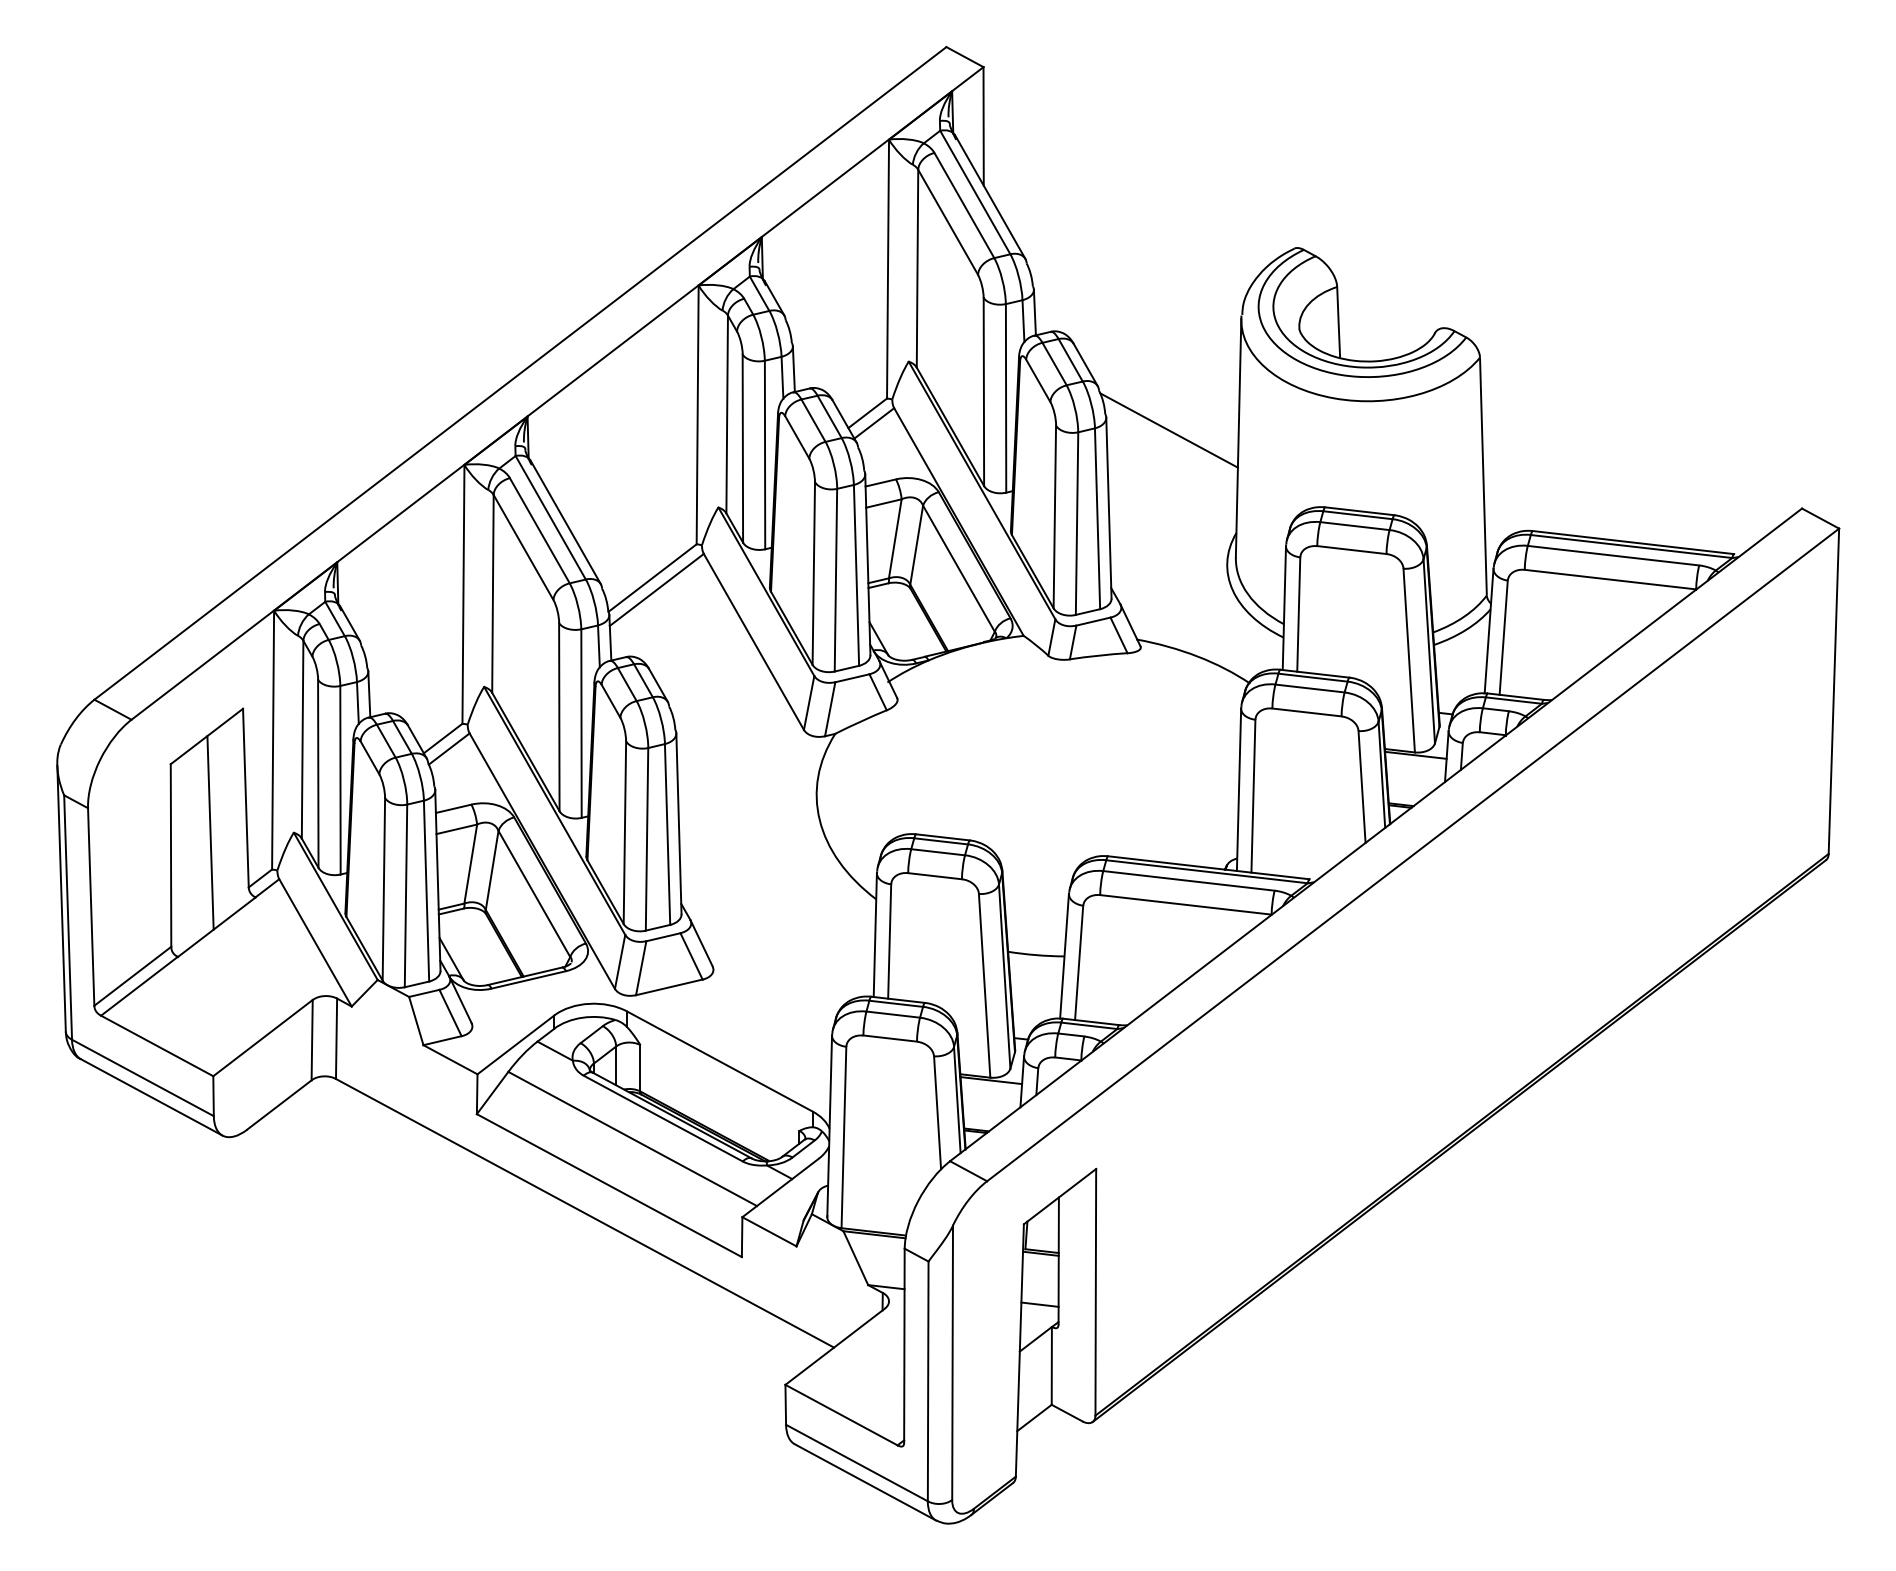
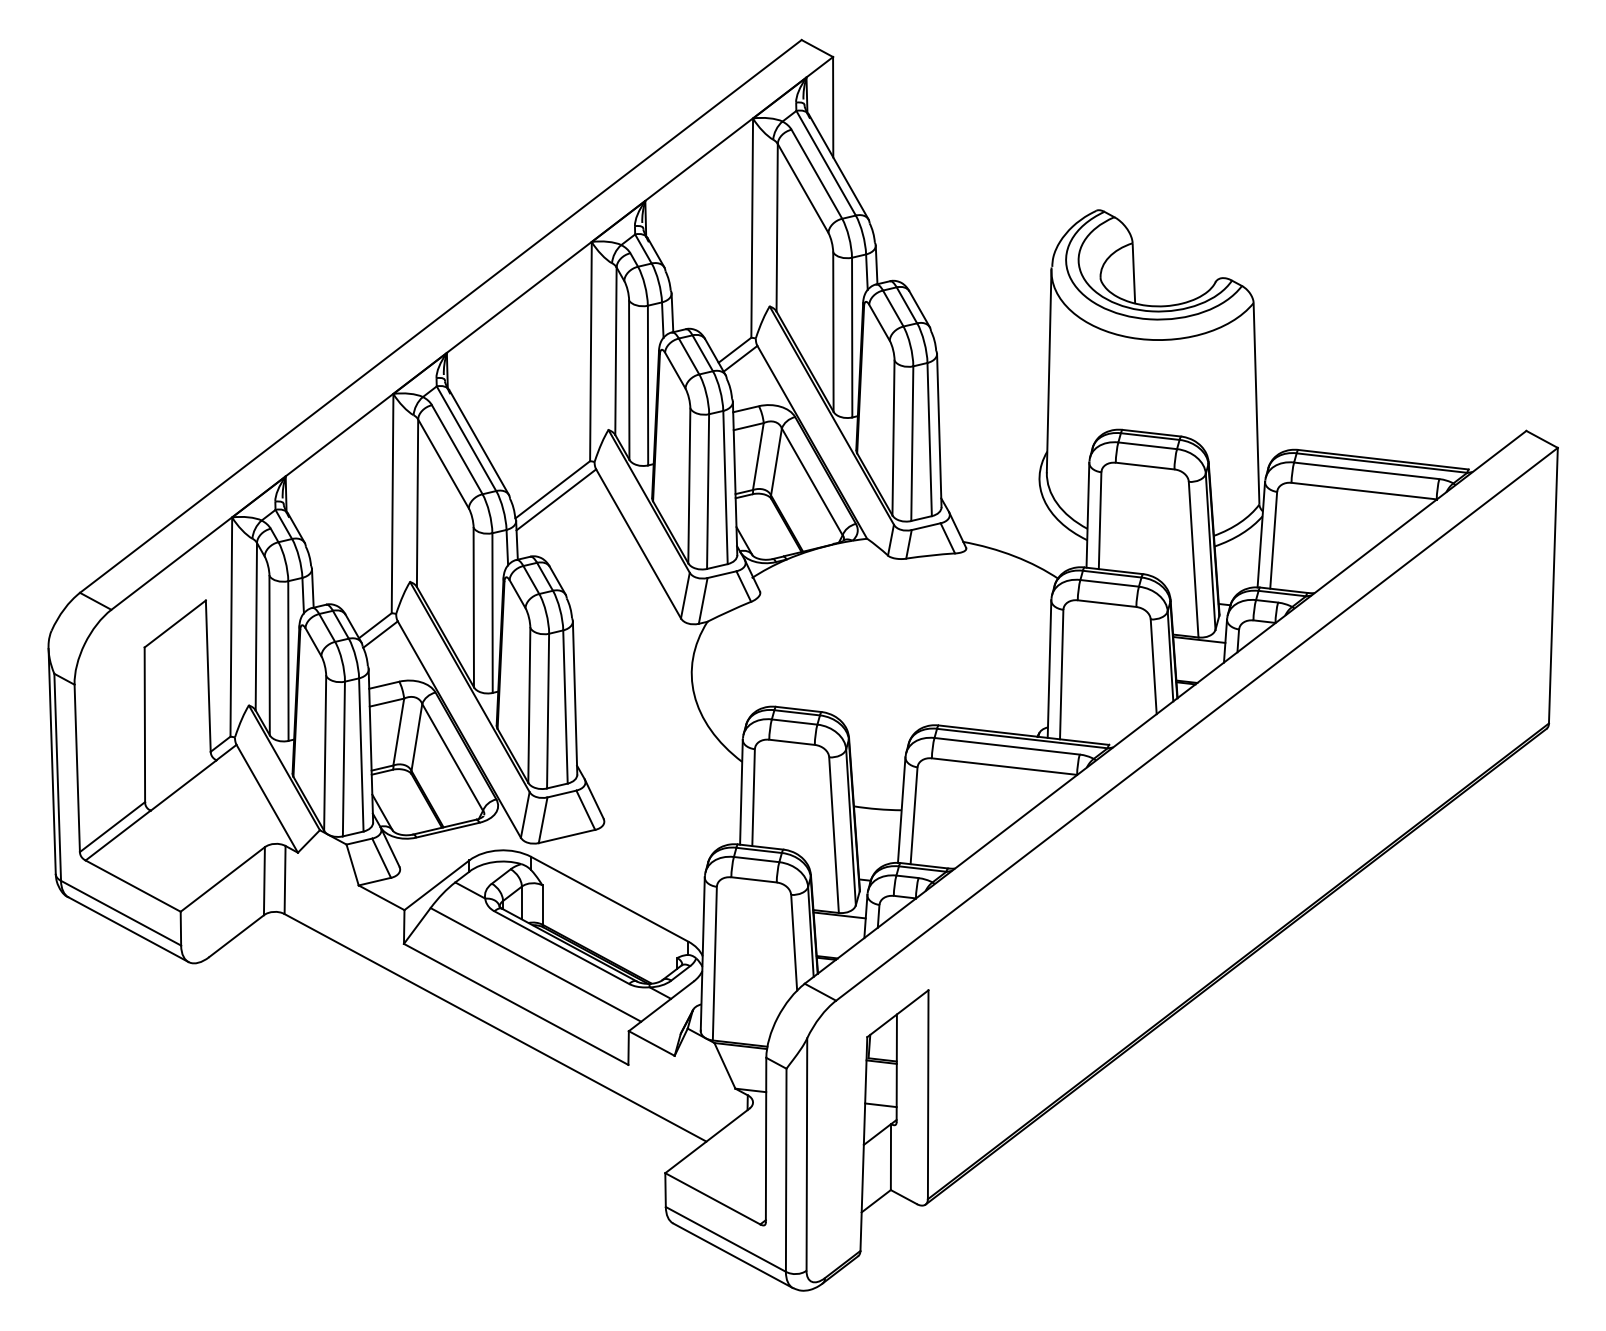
line: (1169, 430) -> (990, 364), removed
line: (209, 832) -> (177, 705), removed

